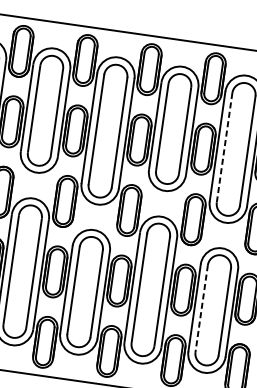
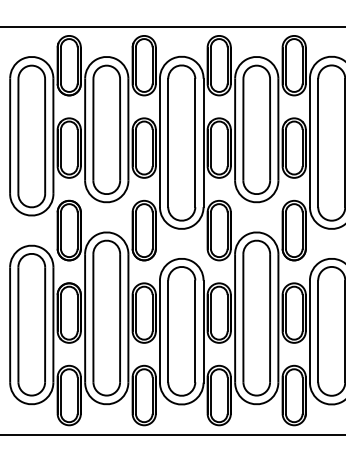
line: (224, 148) -> (318, 143), dashed -> solid
line: (201, 308) -> (318, 331), dashed -> solid

